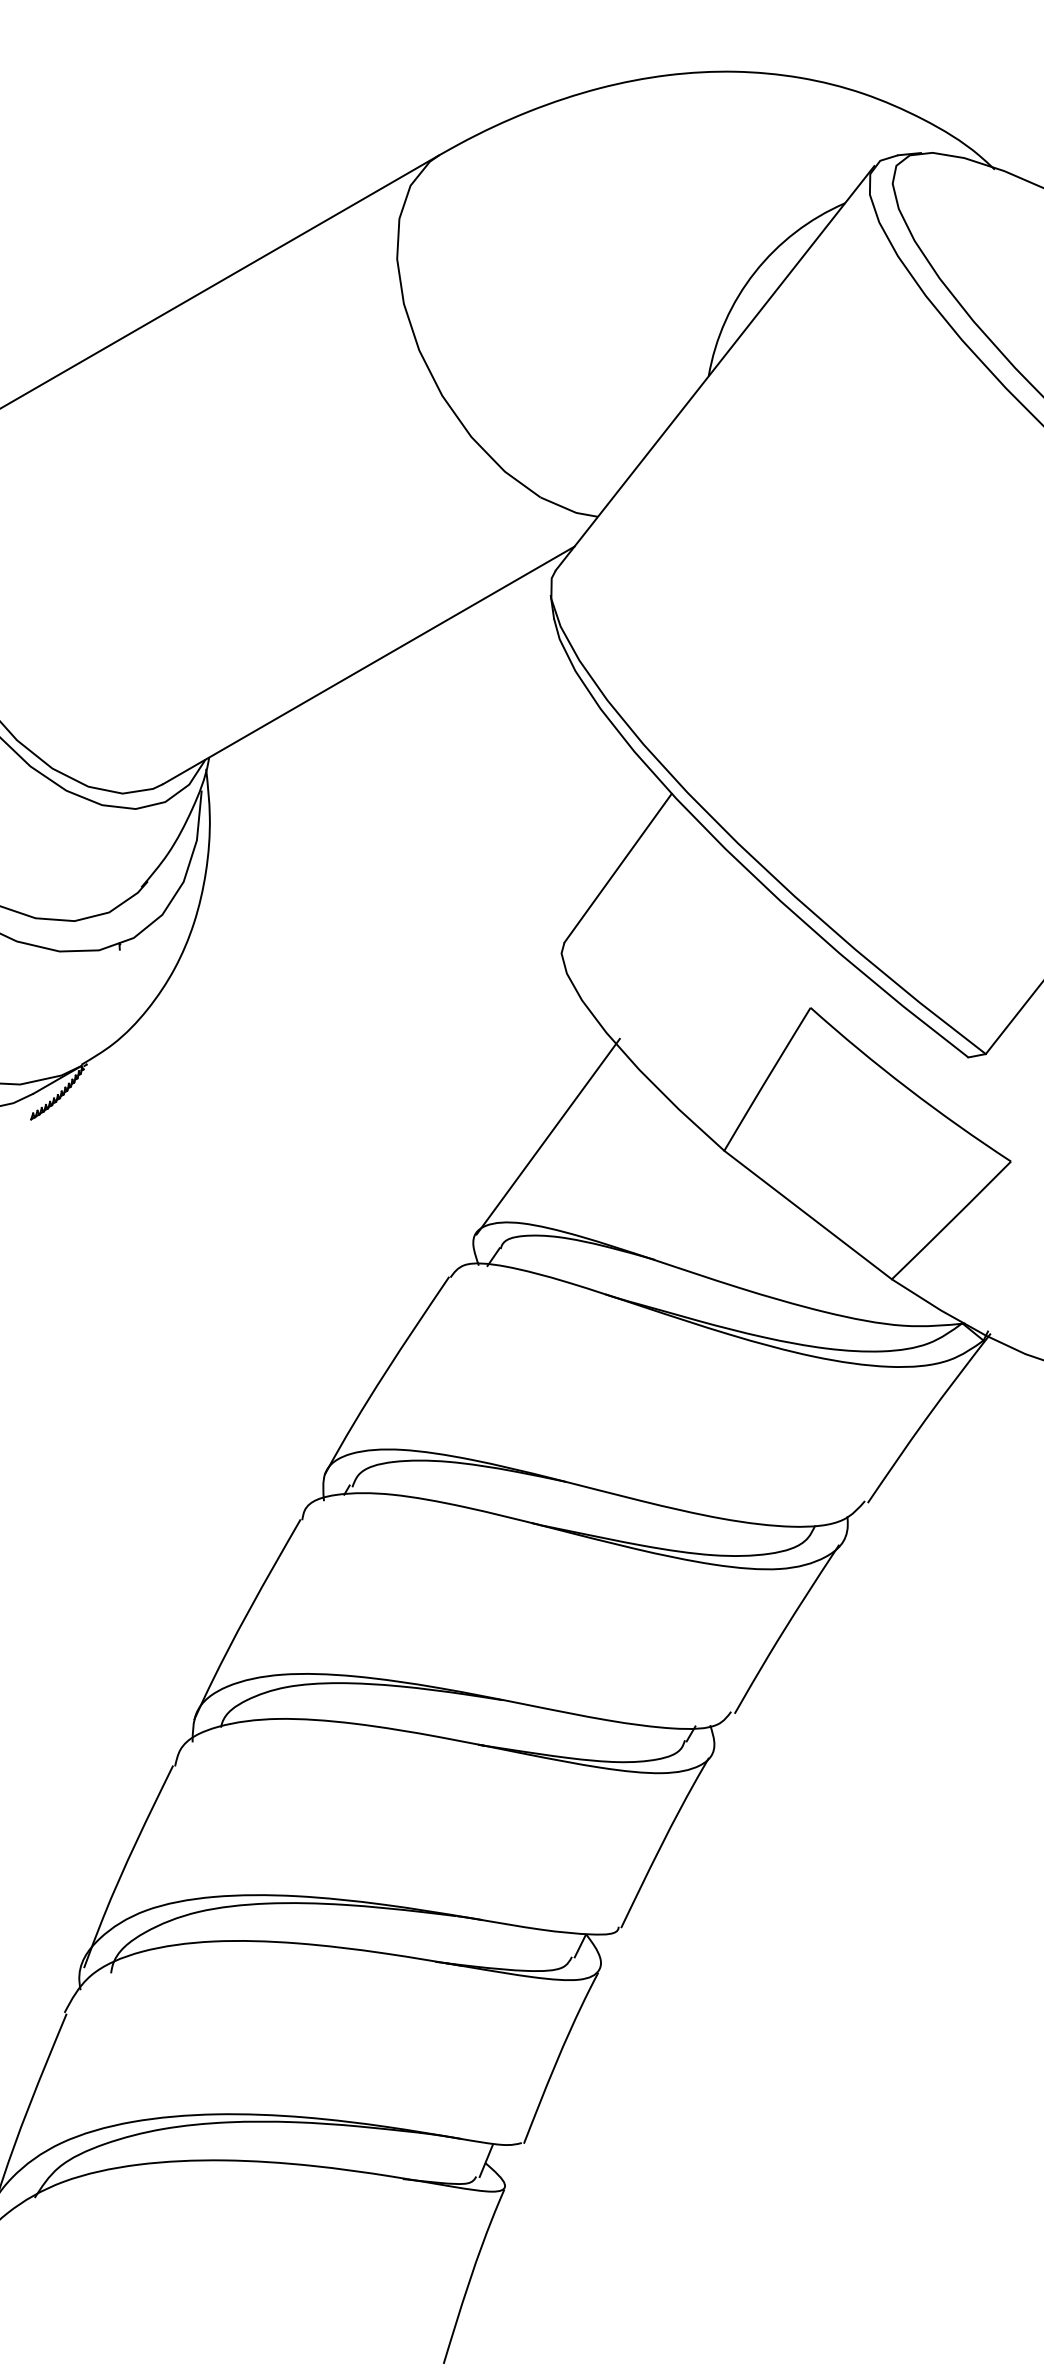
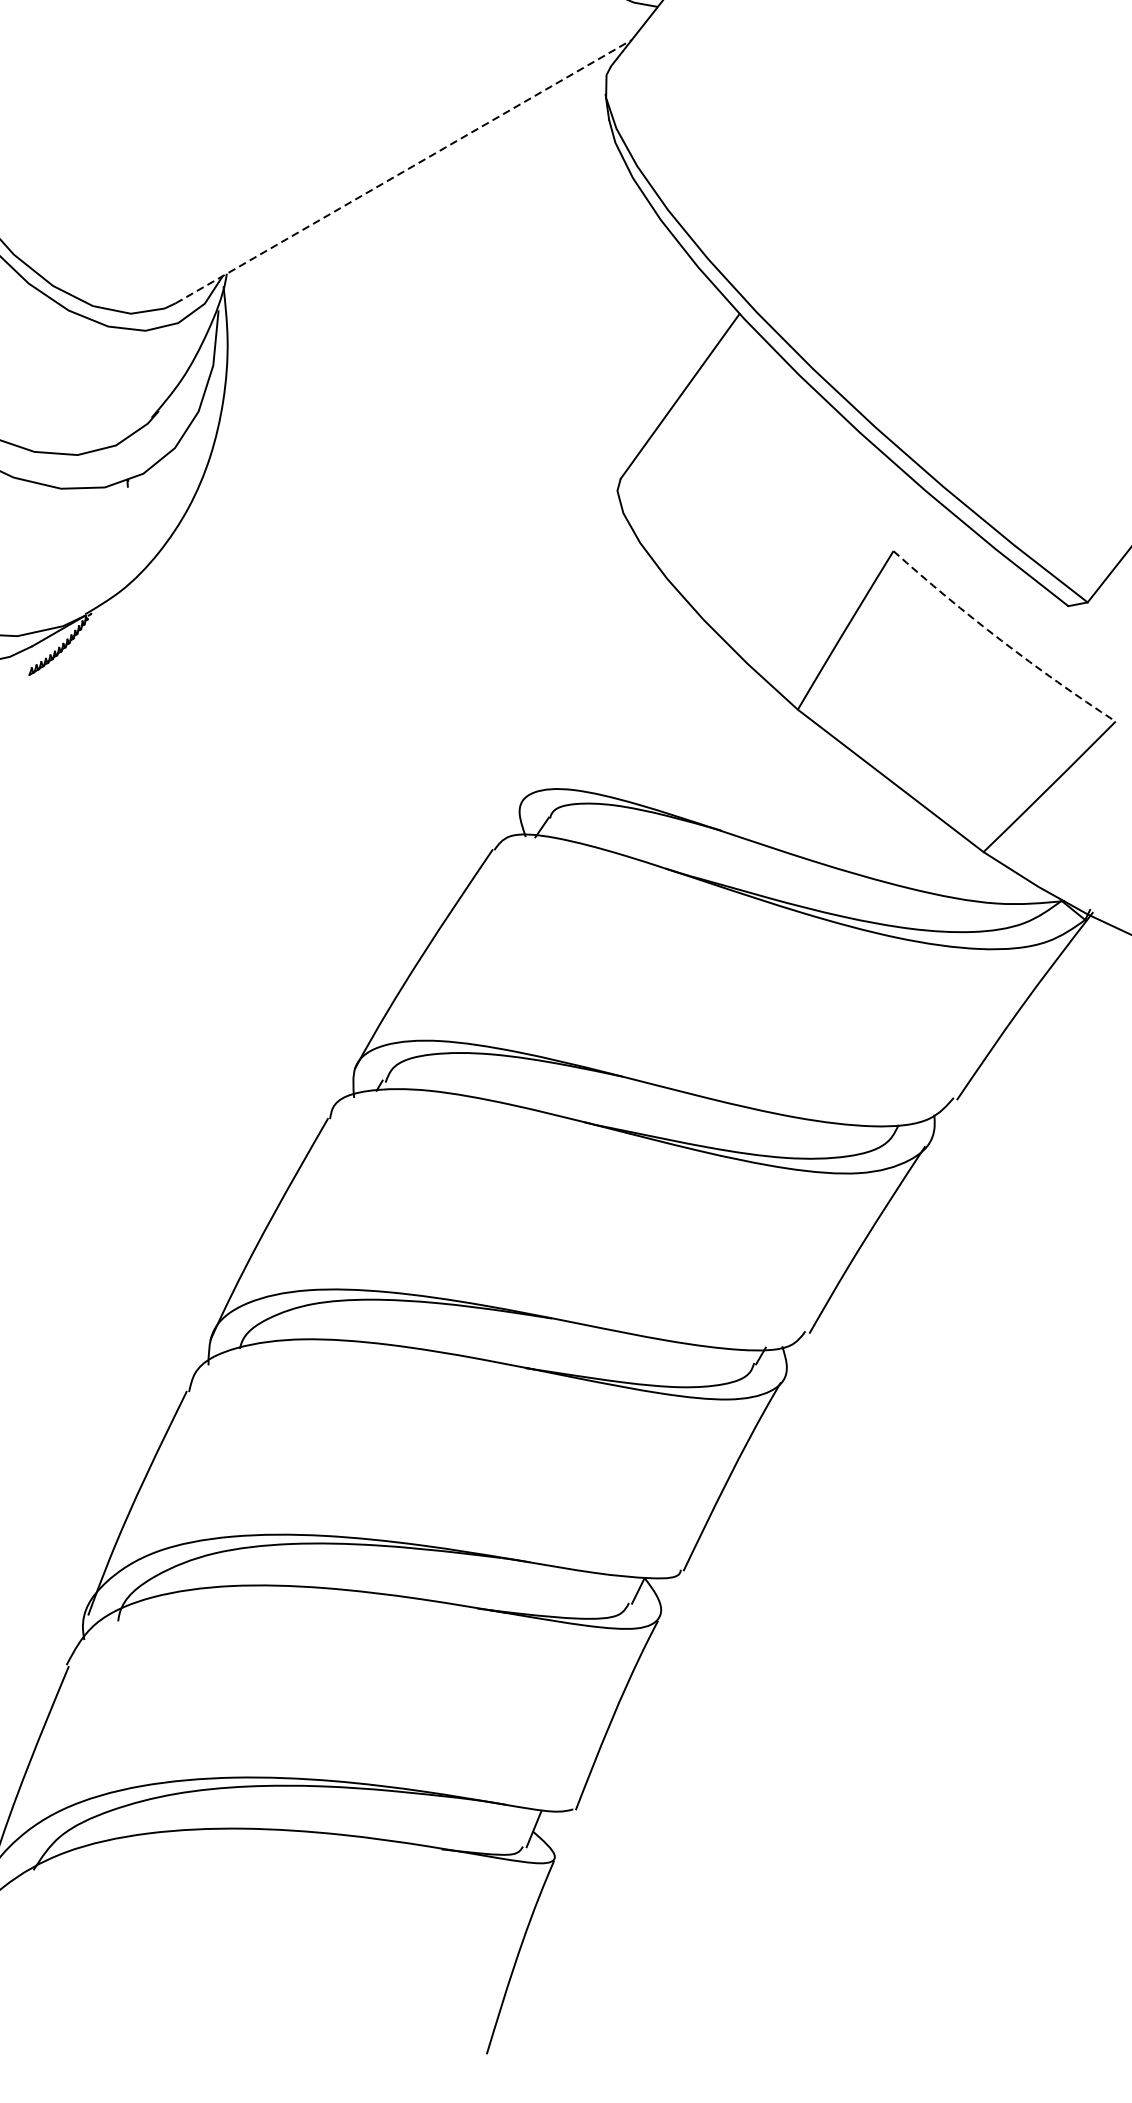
line: (368, 665) -> (403, 171), solid -> dashed
arc: (907, 1088) -> (1000, 640), solid -> dashed
line: (547, 1136) -> (601, 693), removed

